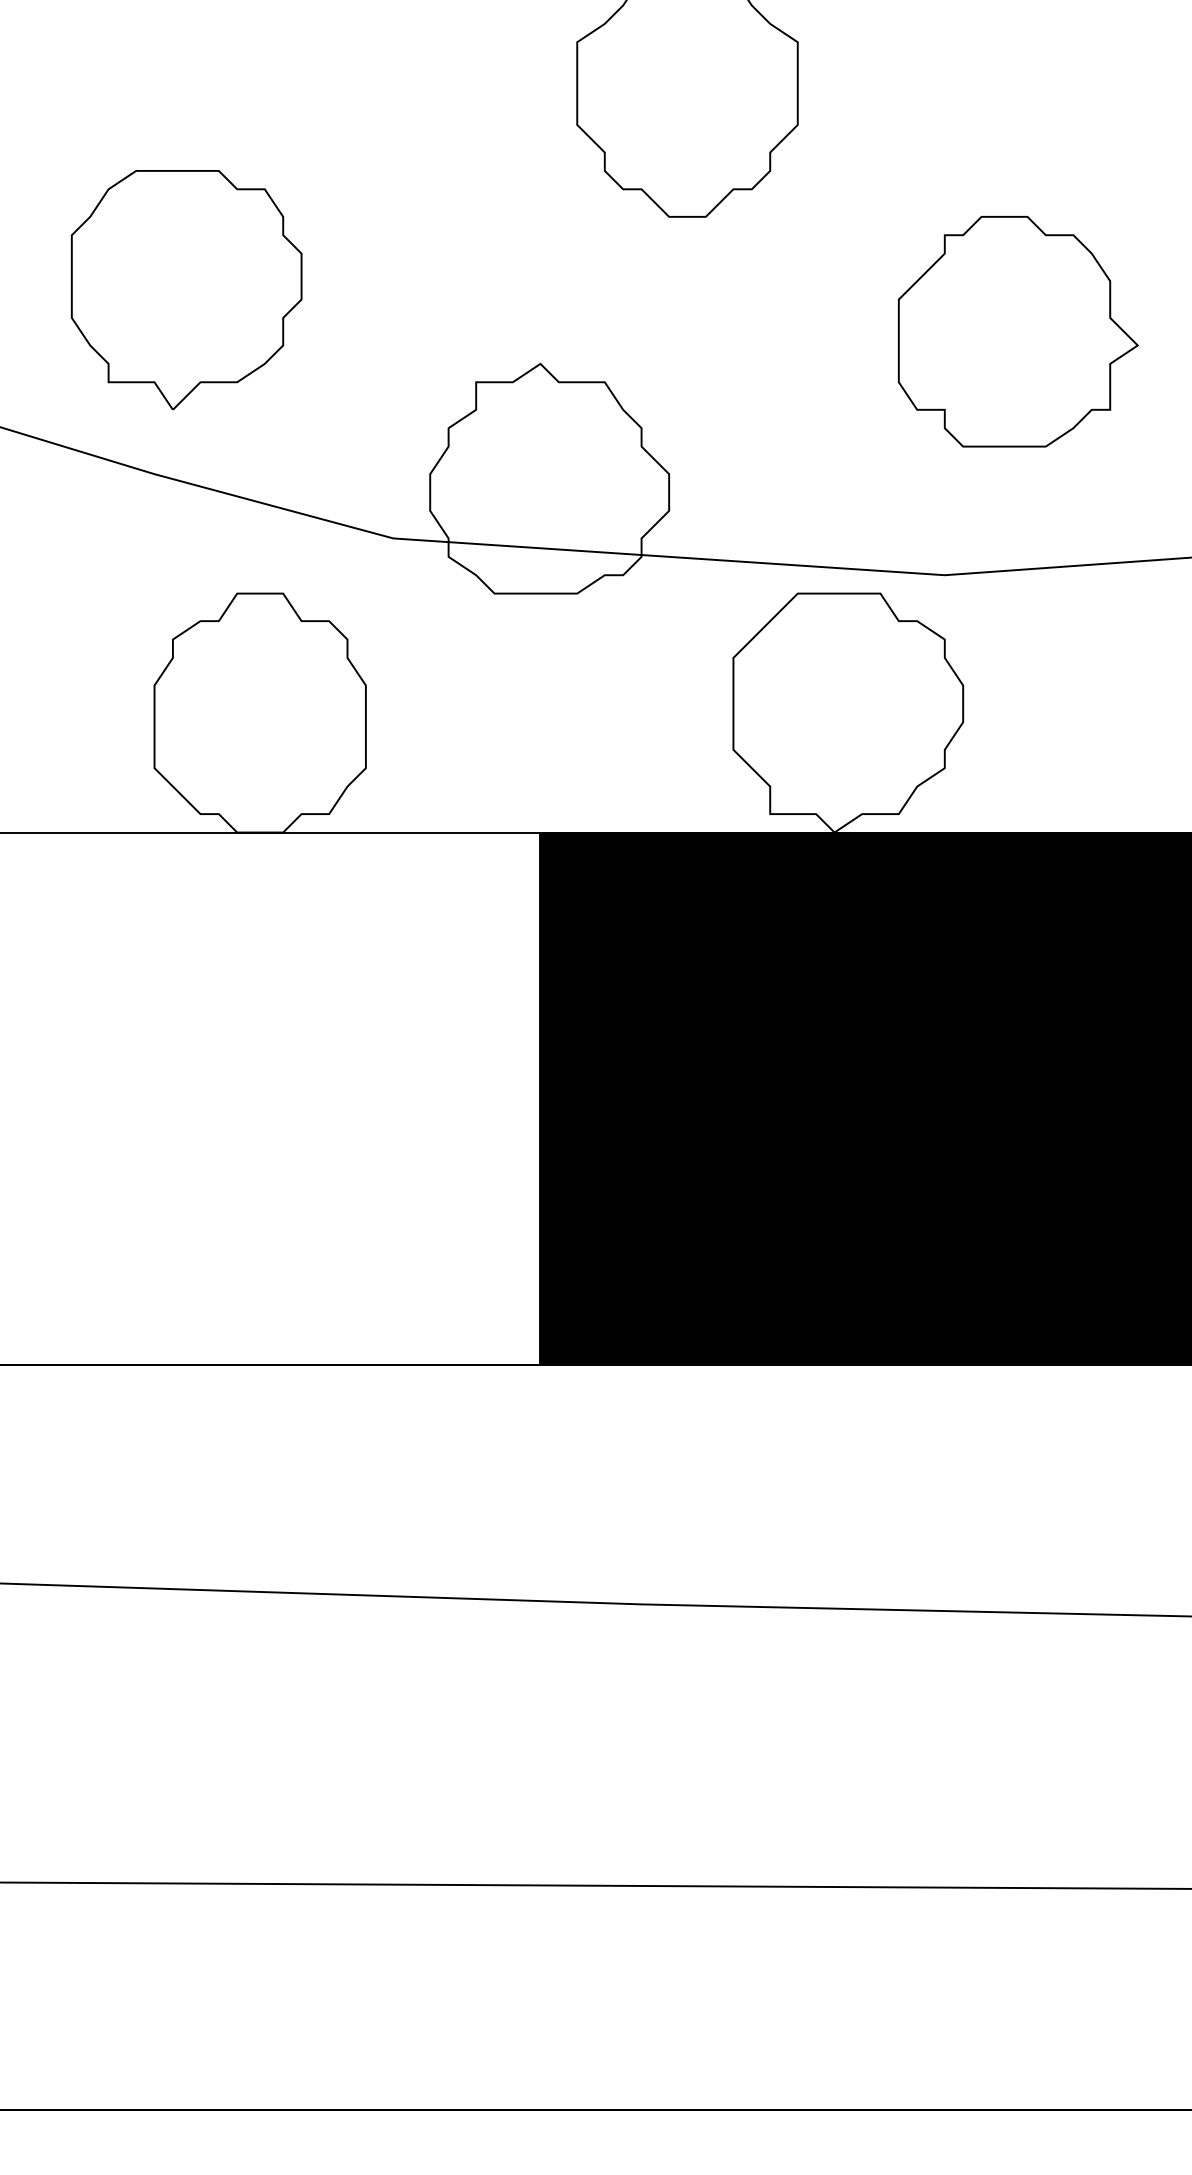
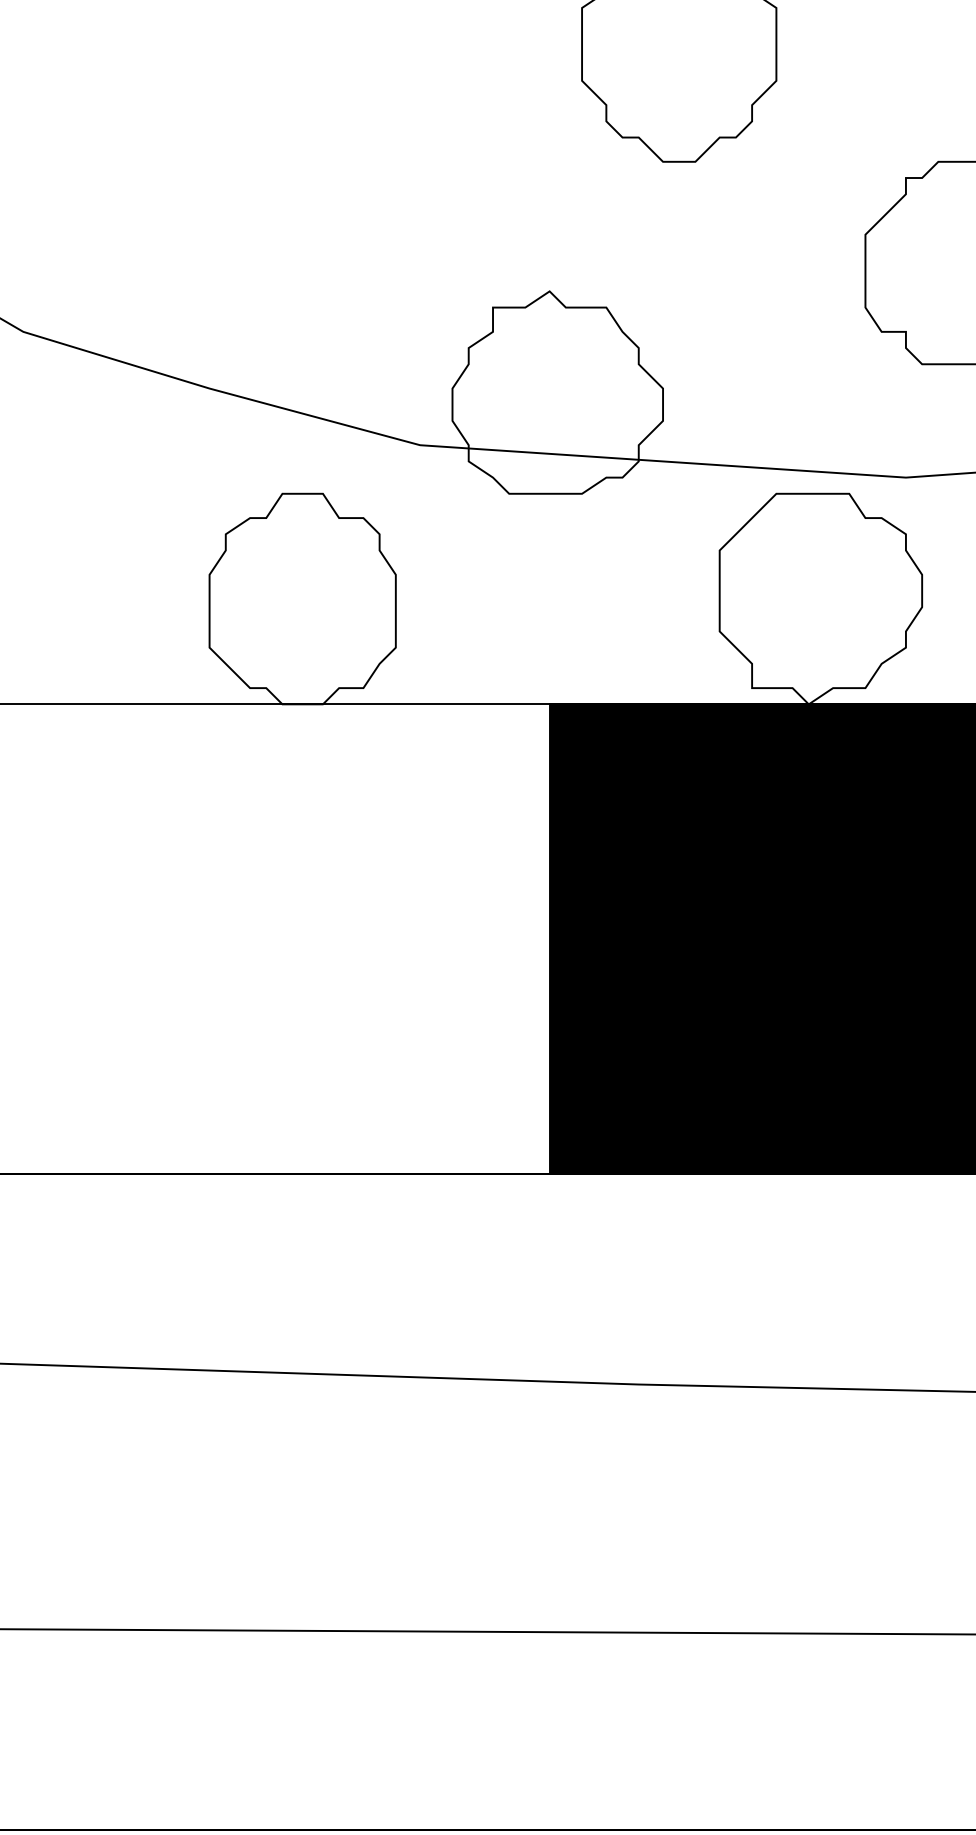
part: (186, 290) -> (237, 226), removed

